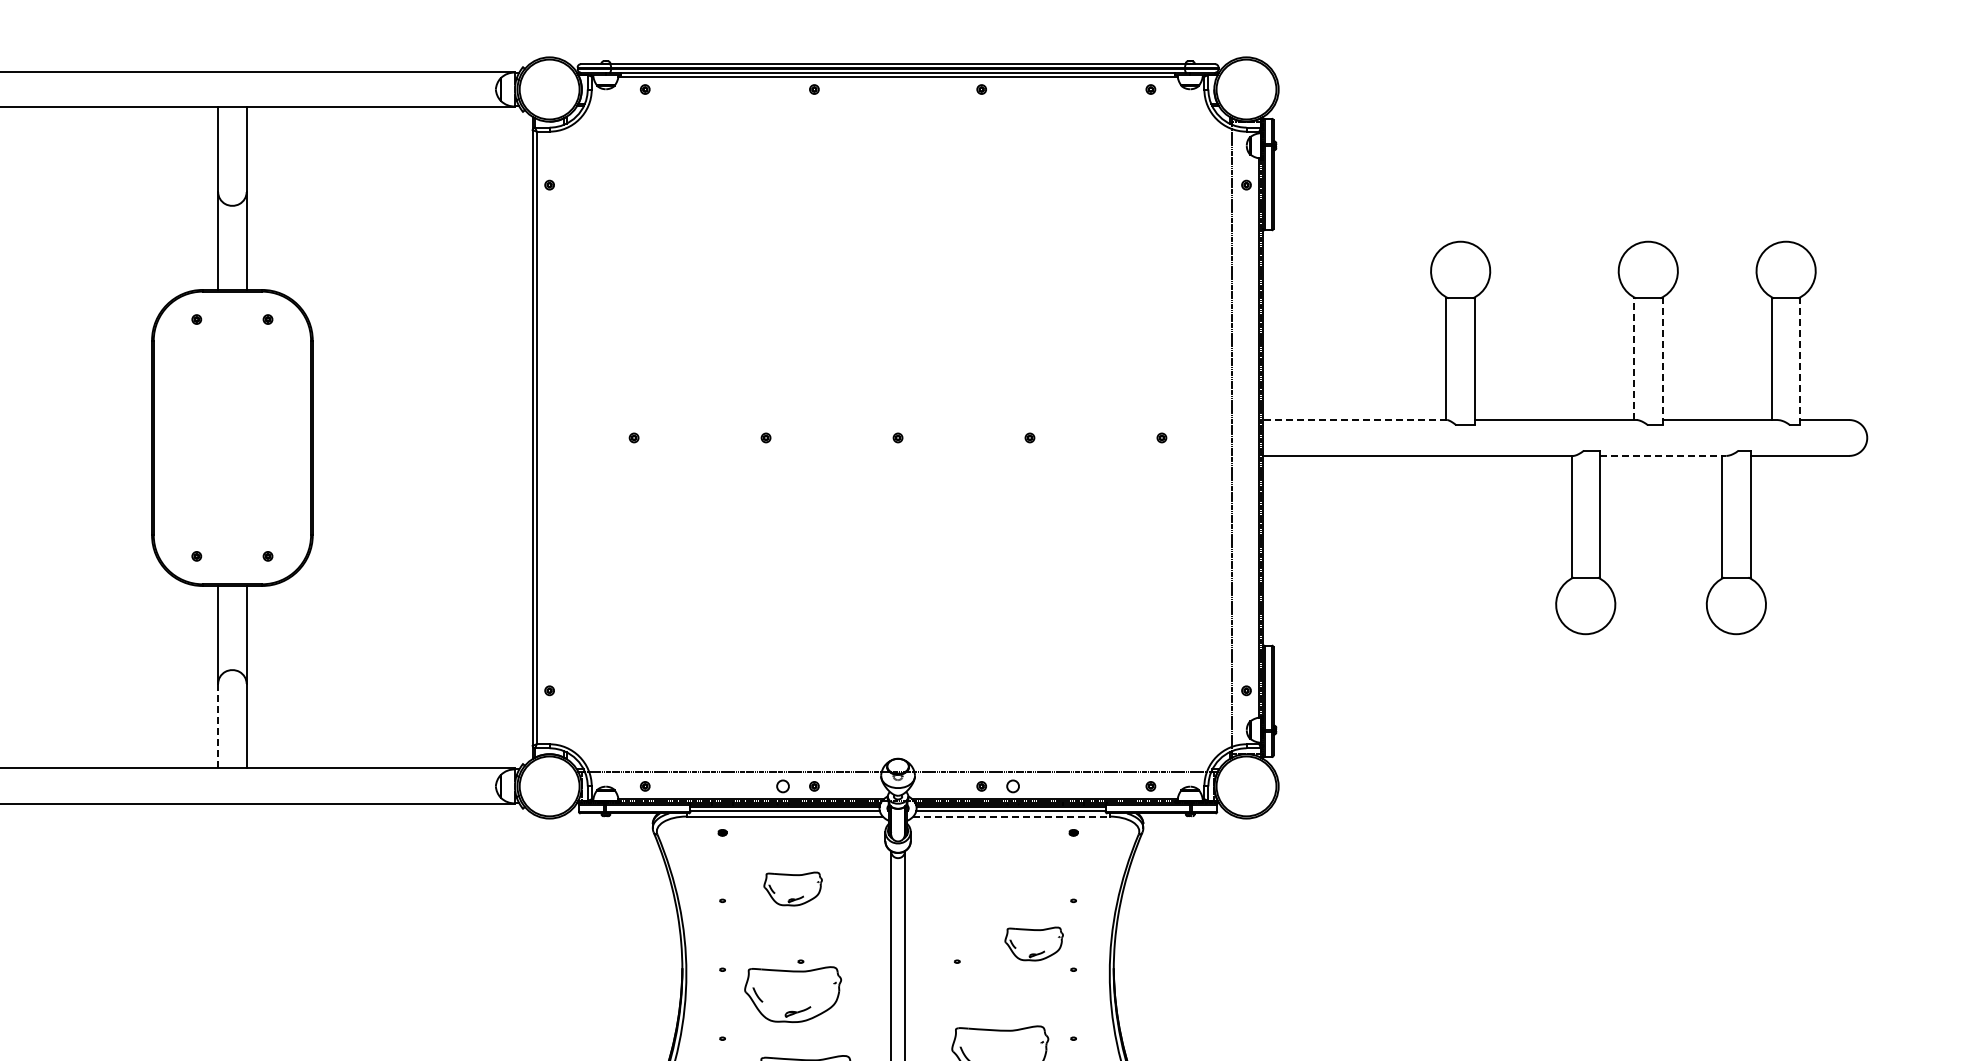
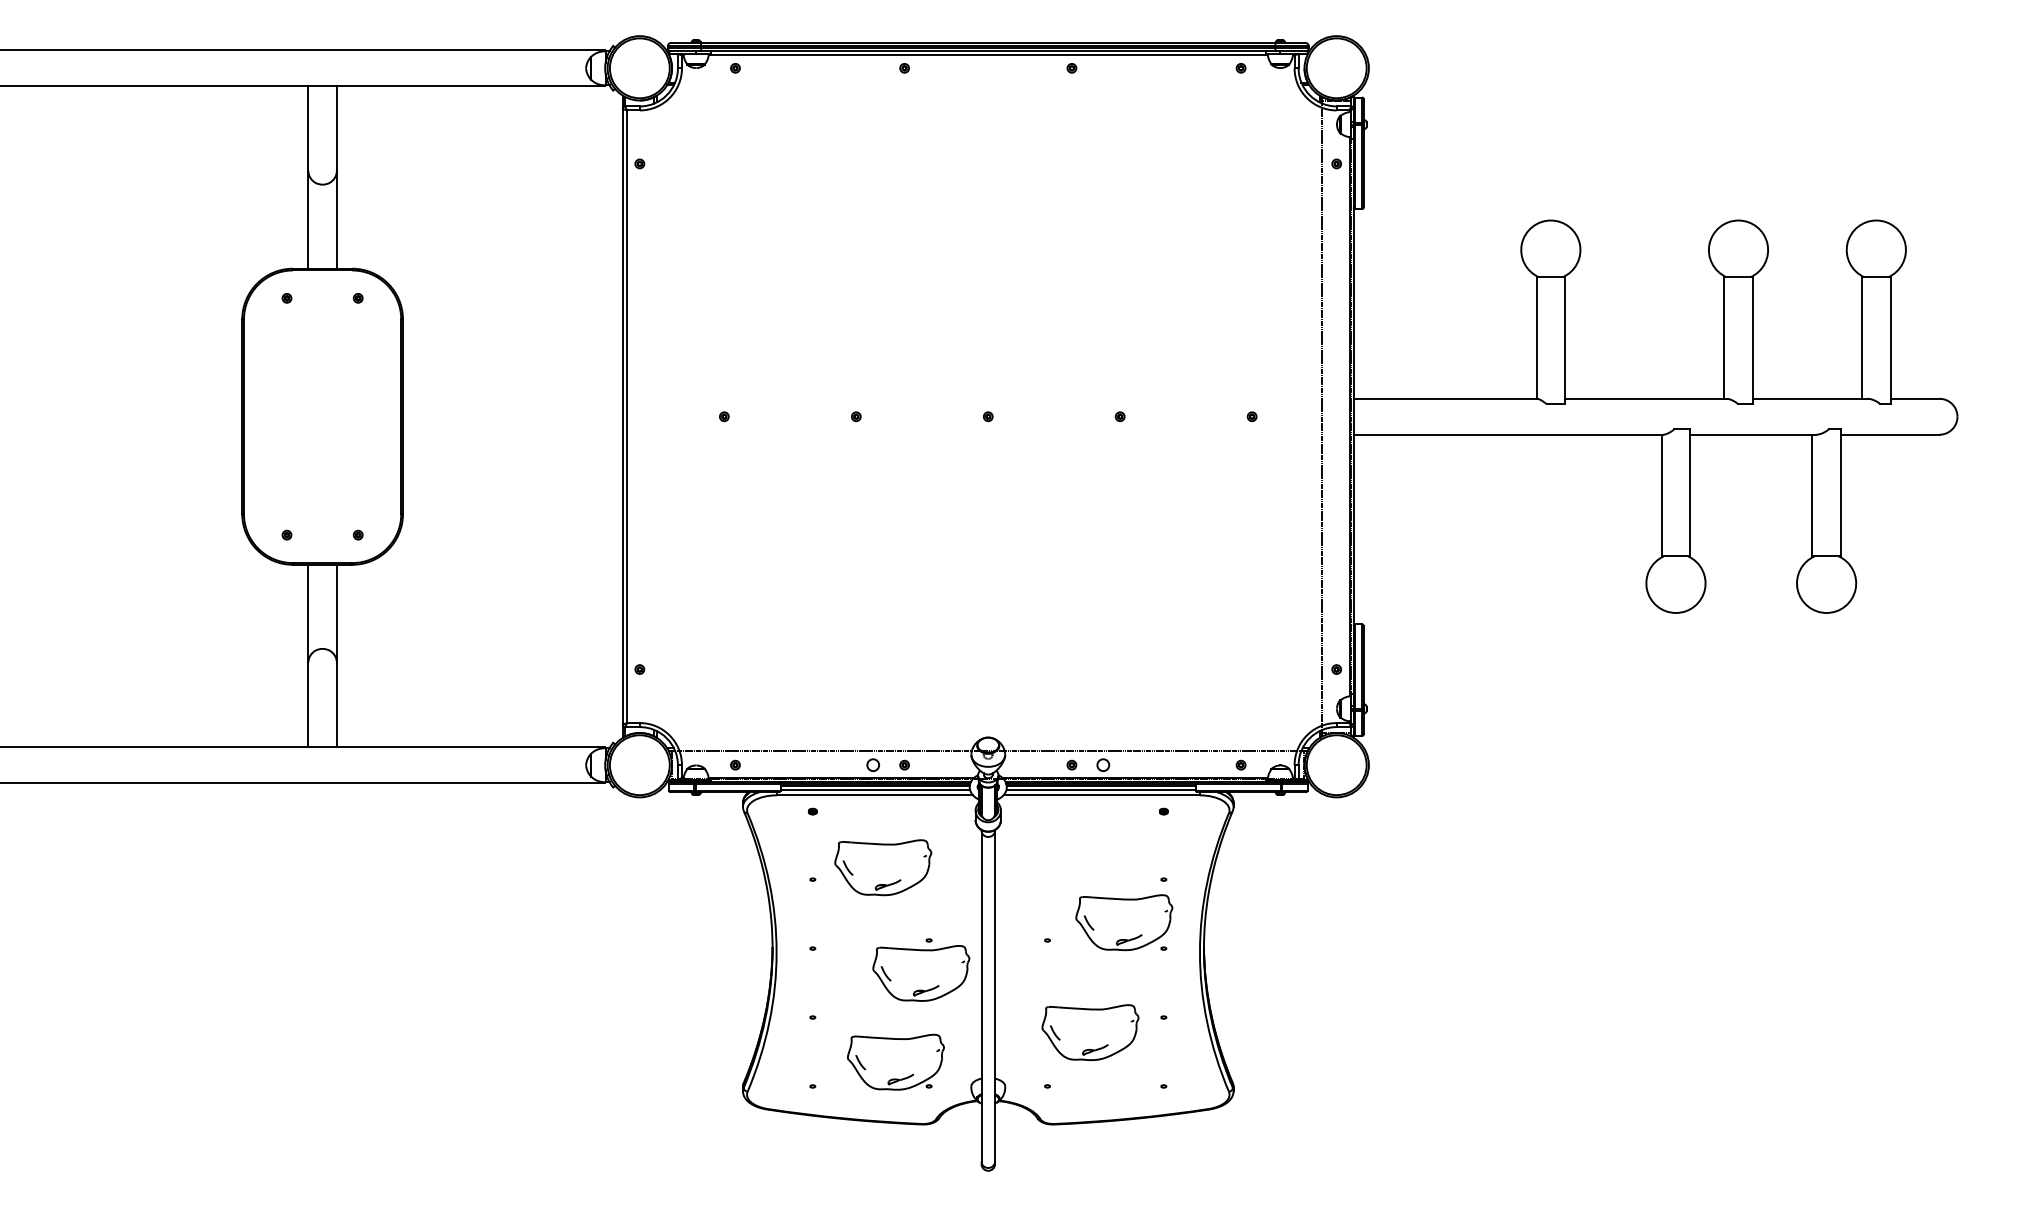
line: (1634, 359) -> (1724, 338), dashed -> solid
line: (1662, 361) -> (1752, 340), dashed -> solid
line: (1800, 361) -> (1890, 340), dashed -> solid
line: (1355, 419) -> (1445, 398), dashed -> solid
line: (1663, 455) -> (1753, 434), dashed -> solid
line: (218, 725) -> (308, 704), dashed -> solid
line: (1012, 816) -> (1102, 795), dashed -> solid
part: (793, 888) -> (883, 867), size x1.67
part: (1034, 943) -> (1124, 922), size x1.67
part: (793, 990) -> (921, 969), moved

